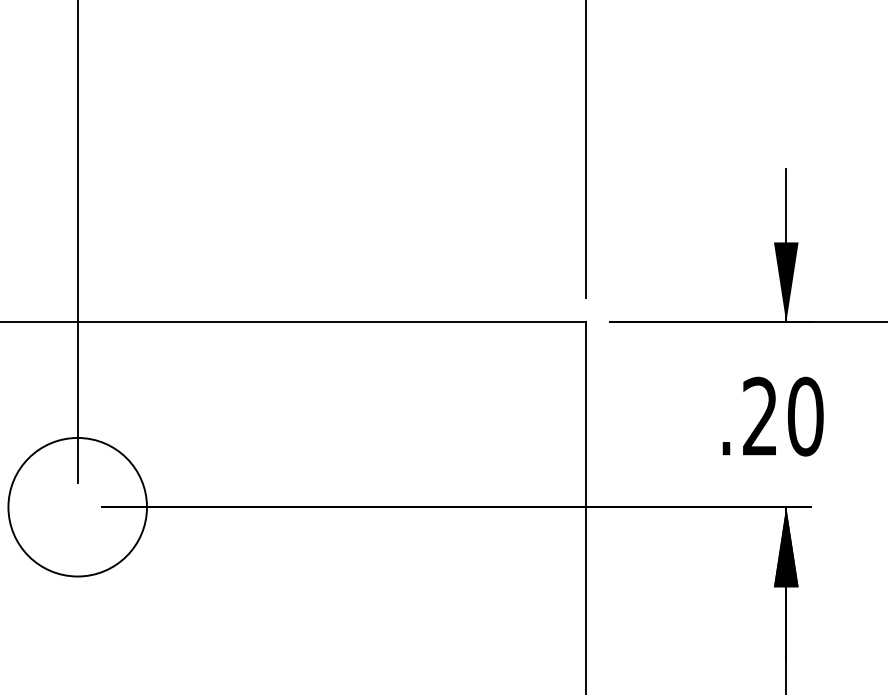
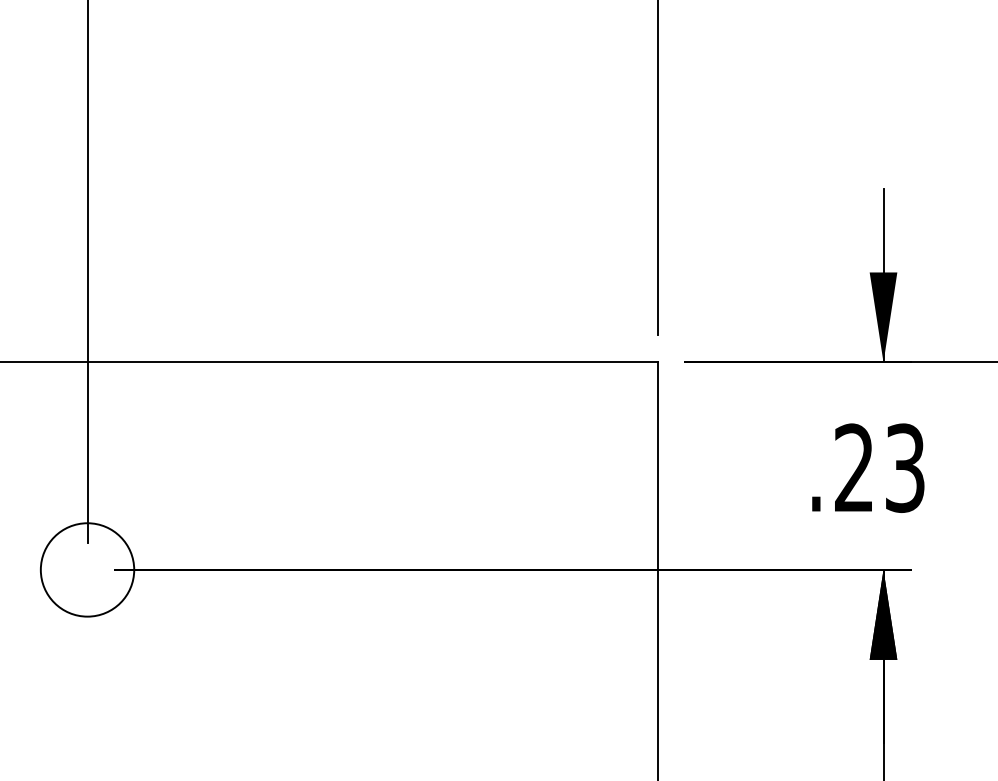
text: (805, 416) -> (905, 468), .20 -> .23
circle: (77, 506) -> (87, 569), size x0.6

